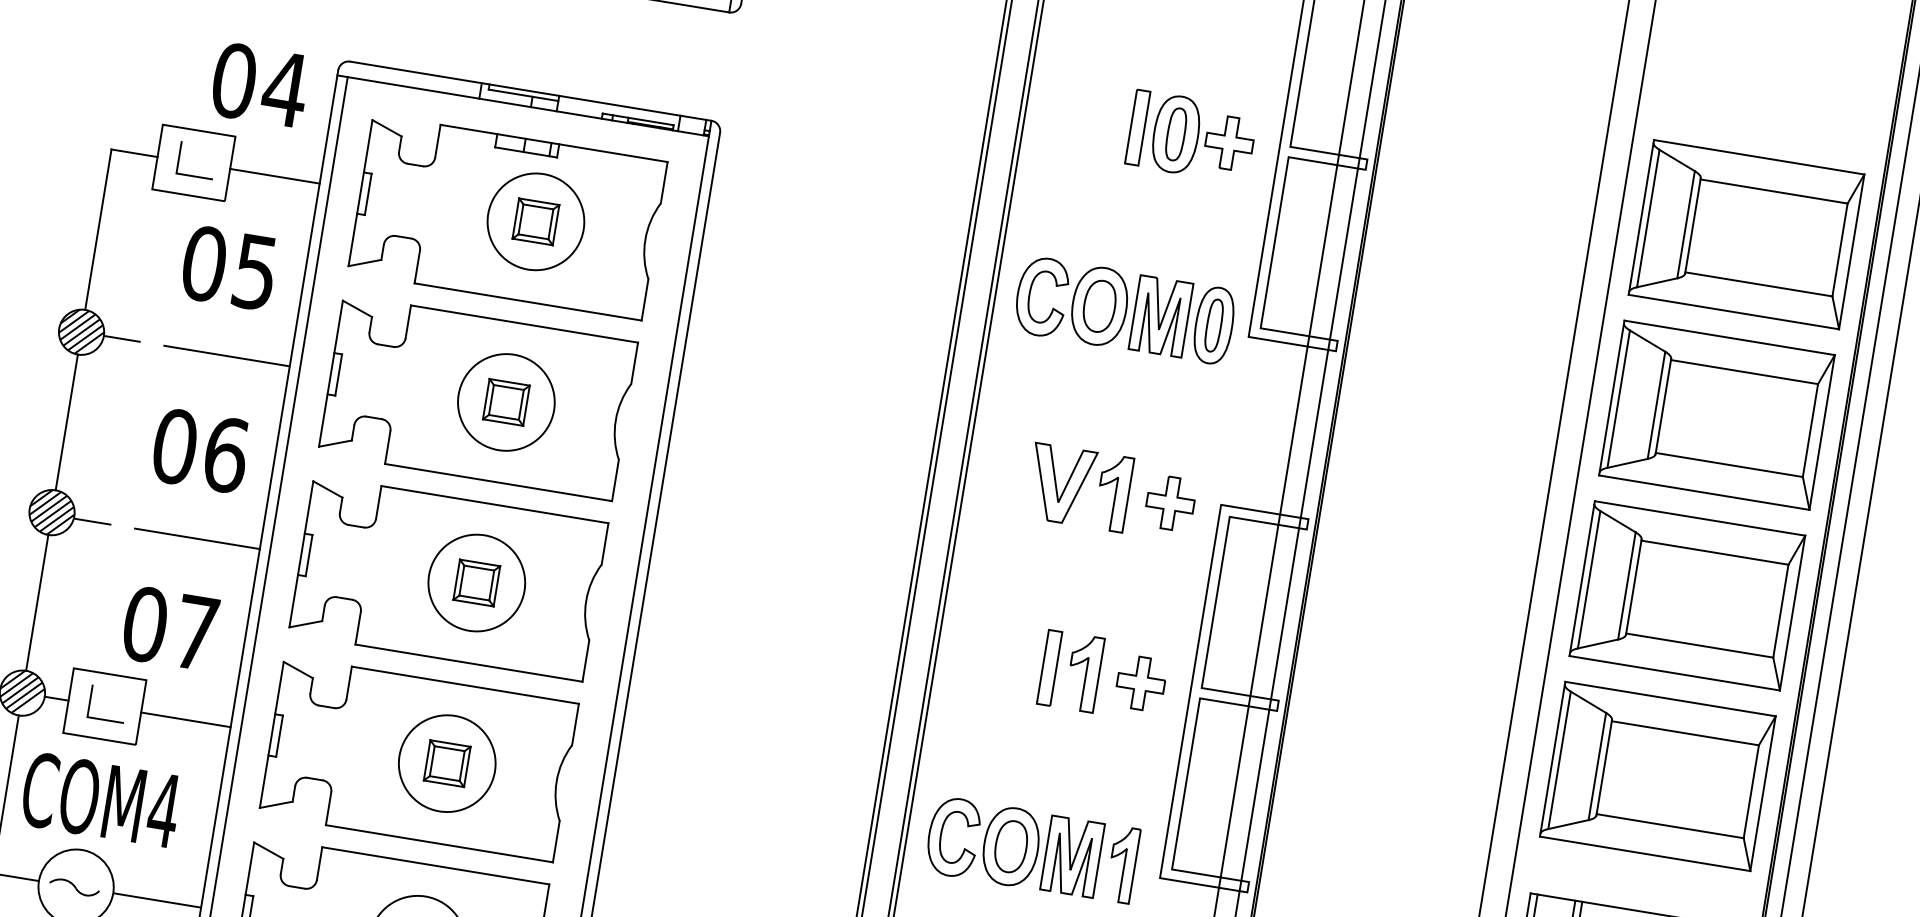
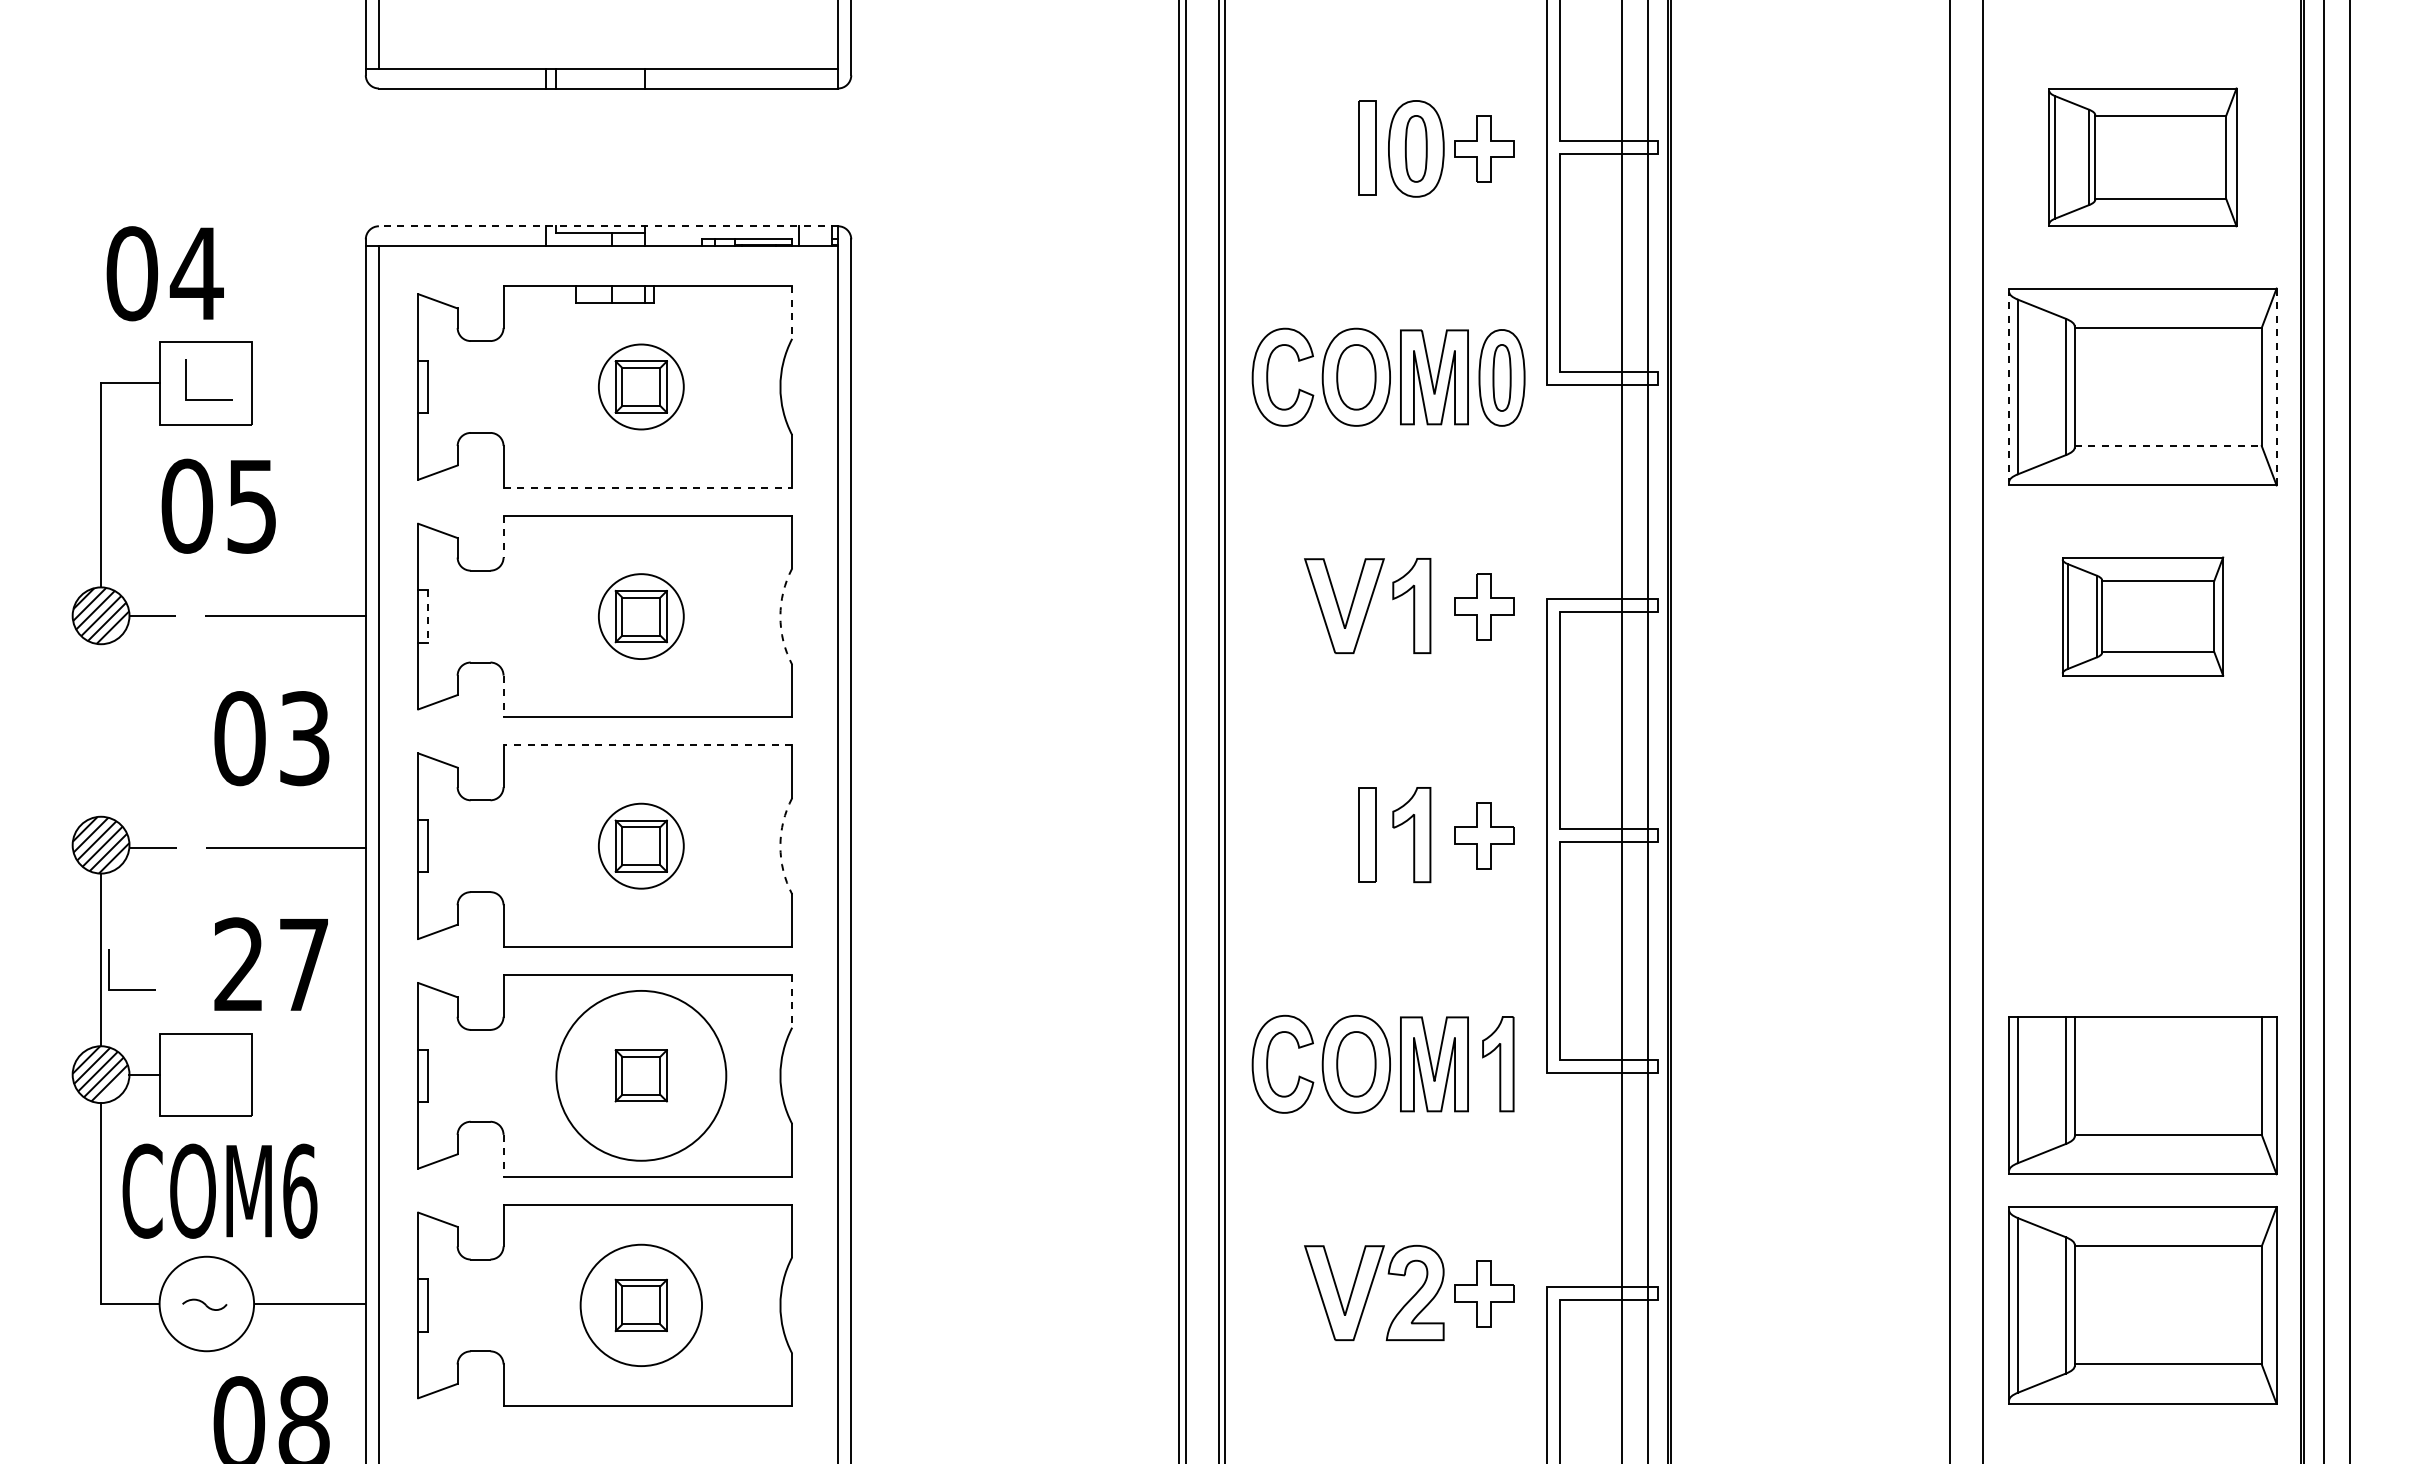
text: (259, 84) -> (164, 273), moved
line: (530, 91) -> (608, 226), solid -> dashed
line: (274, 176) -> (308, 383), removed
line: (664, 183) -> (792, 313), solid -> dashed
circle: (536, 221) -> (641, 386), size x0.7
part: (1746, 234) -> (2142, 157), size x0.7
text: (229, 267) -> (218, 505), moved
line: (528, 301) -> (648, 487), solid -> dashed
line: (408, 321) -> (503, 536), solid -> dashed
line: (338, 375) -> (428, 617), solid -> dashed
line: (1611, 398) -> (2009, 387), solid -> dashed
circle: (506, 402) -> (641, 616), size x0.7
arc: (615, 420) -> (780, 616), solid -> dashed
line: (67, 422) -> (101, 730), removed
line: (1822, 432) -> (2276, 386), solid -> dashed
line: (387, 447) -> (503, 696), solid -> dashed
text: (226, 455) -> (305, 738), 06 -> 03
line: (1729, 465) -> (2168, 446), solid -> dashed
line: (494, 504) -> (647, 745), solid -> dashed
circle: (477, 582) -> (641, 845), size x0.7
part: (1687, 595) -> (2142, 616), size x0.6
arc: (586, 601) -> (780, 846), solid -> dashed
text: (145, 624) -> (239, 964), 07 -> 27
line: (104, 719) -> (131, 989), moved
line: (185, 719) -> (308, 1074), removed
line: (575, 724) -> (792, 1001), solid -> dashed
circle: (447, 763) -> (641, 1075), size x1.4
part: (1657, 775) -> (2142, 845), removed
line: (328, 808) -> (503, 1155), solid -> dashed
text: (163, 809) -> (299, 1190), COM4 -> COM6
part: (74, 887) -> (204, 1304), size x0.7

